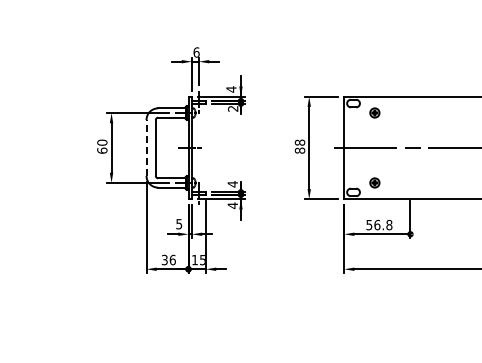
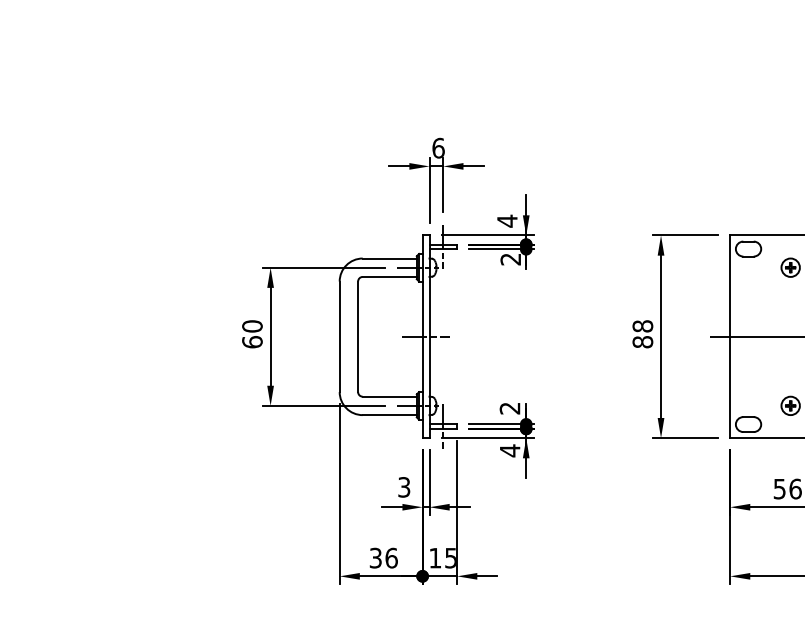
line: (146, 148) -> (339, 337), dashed -> solid
text: (232, 184) -> (509, 408), 4 -> 2
text: (179, 223) -> (404, 485), 5 -> 3

